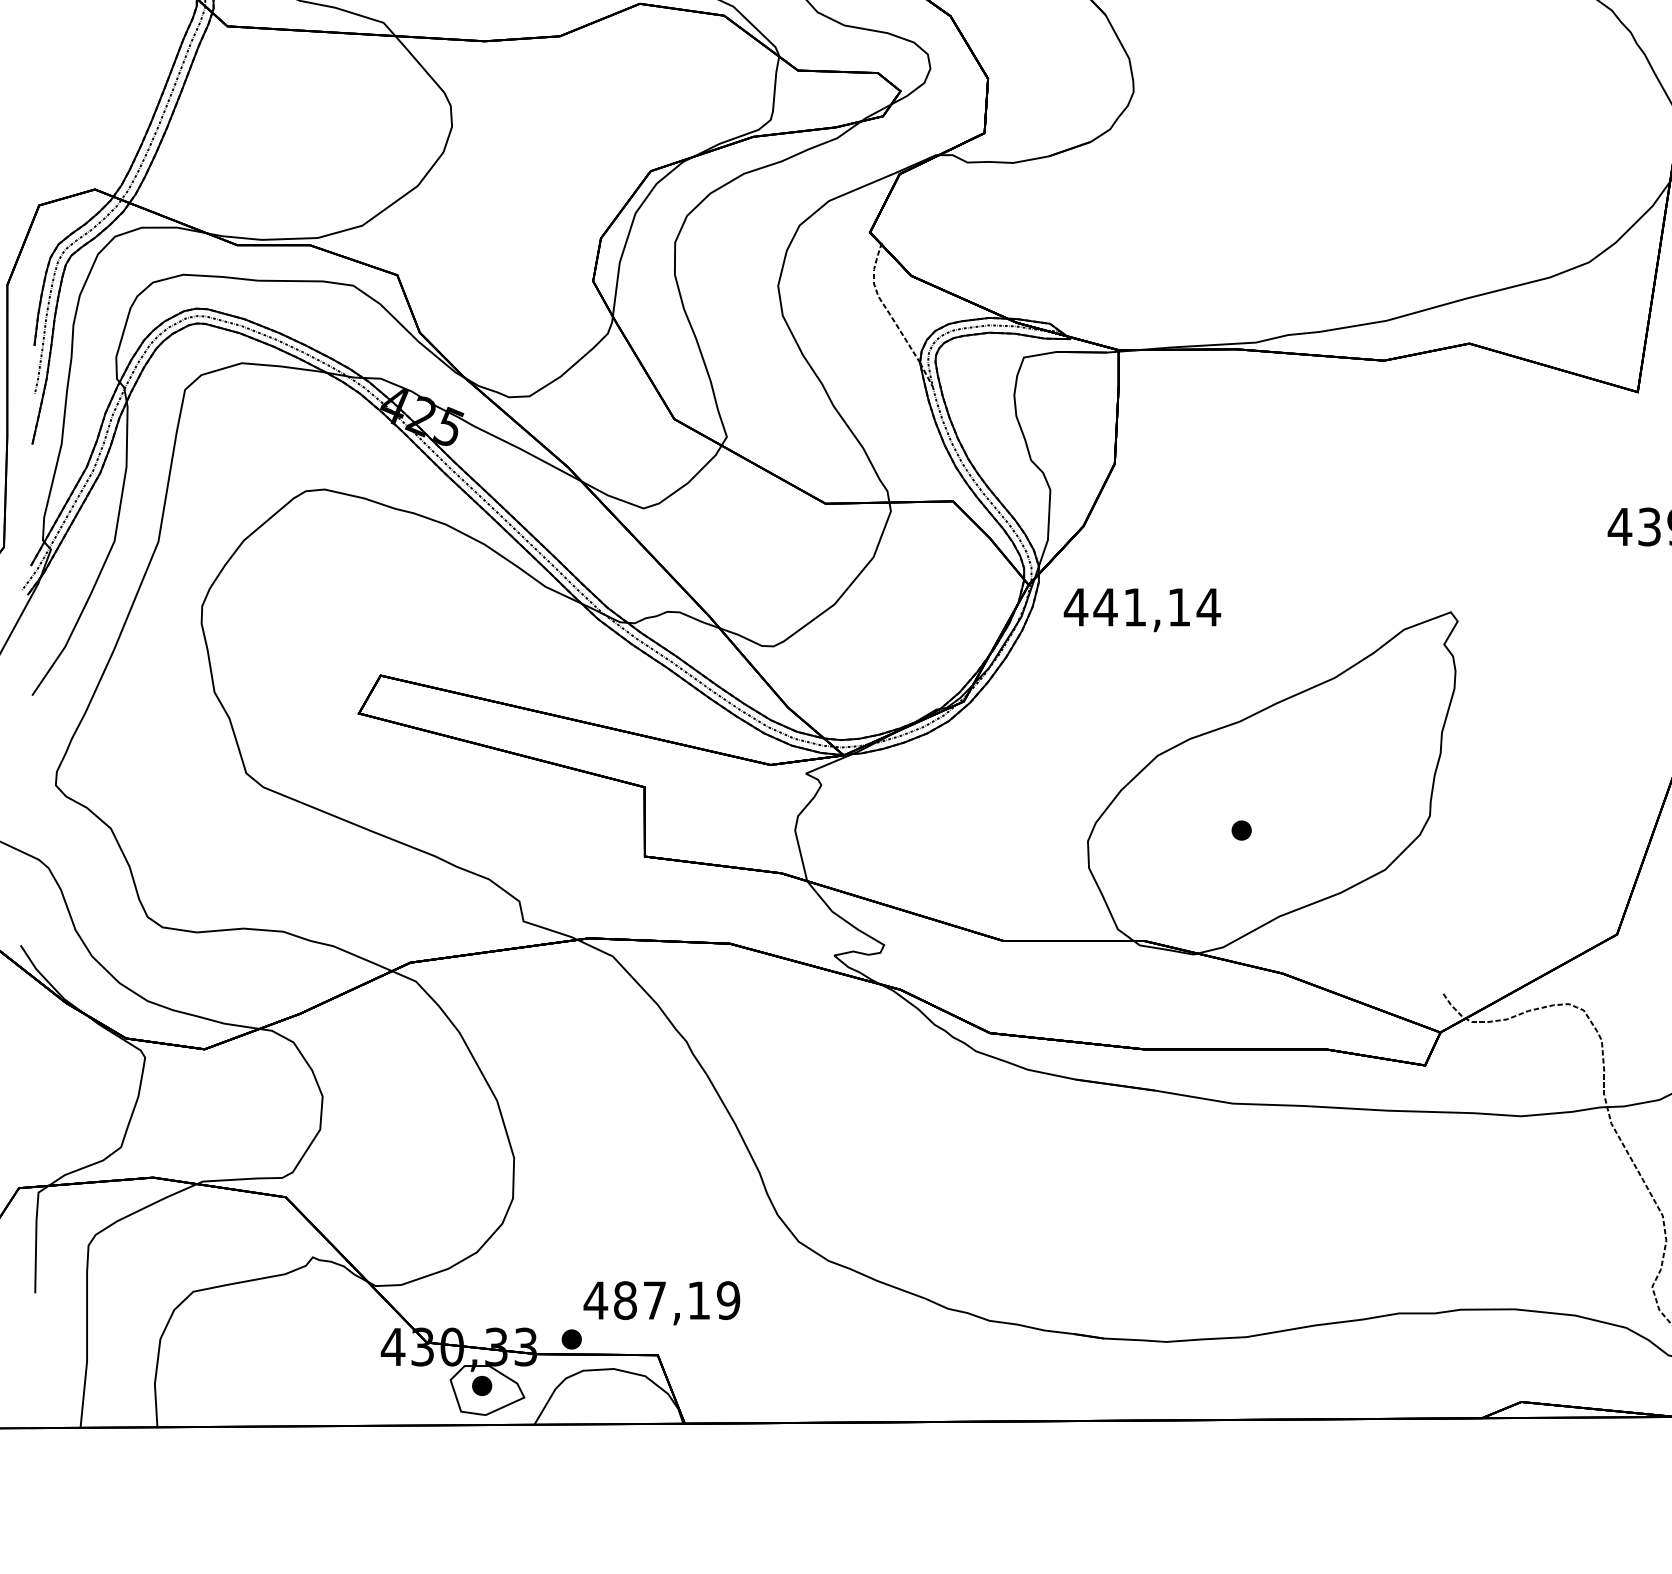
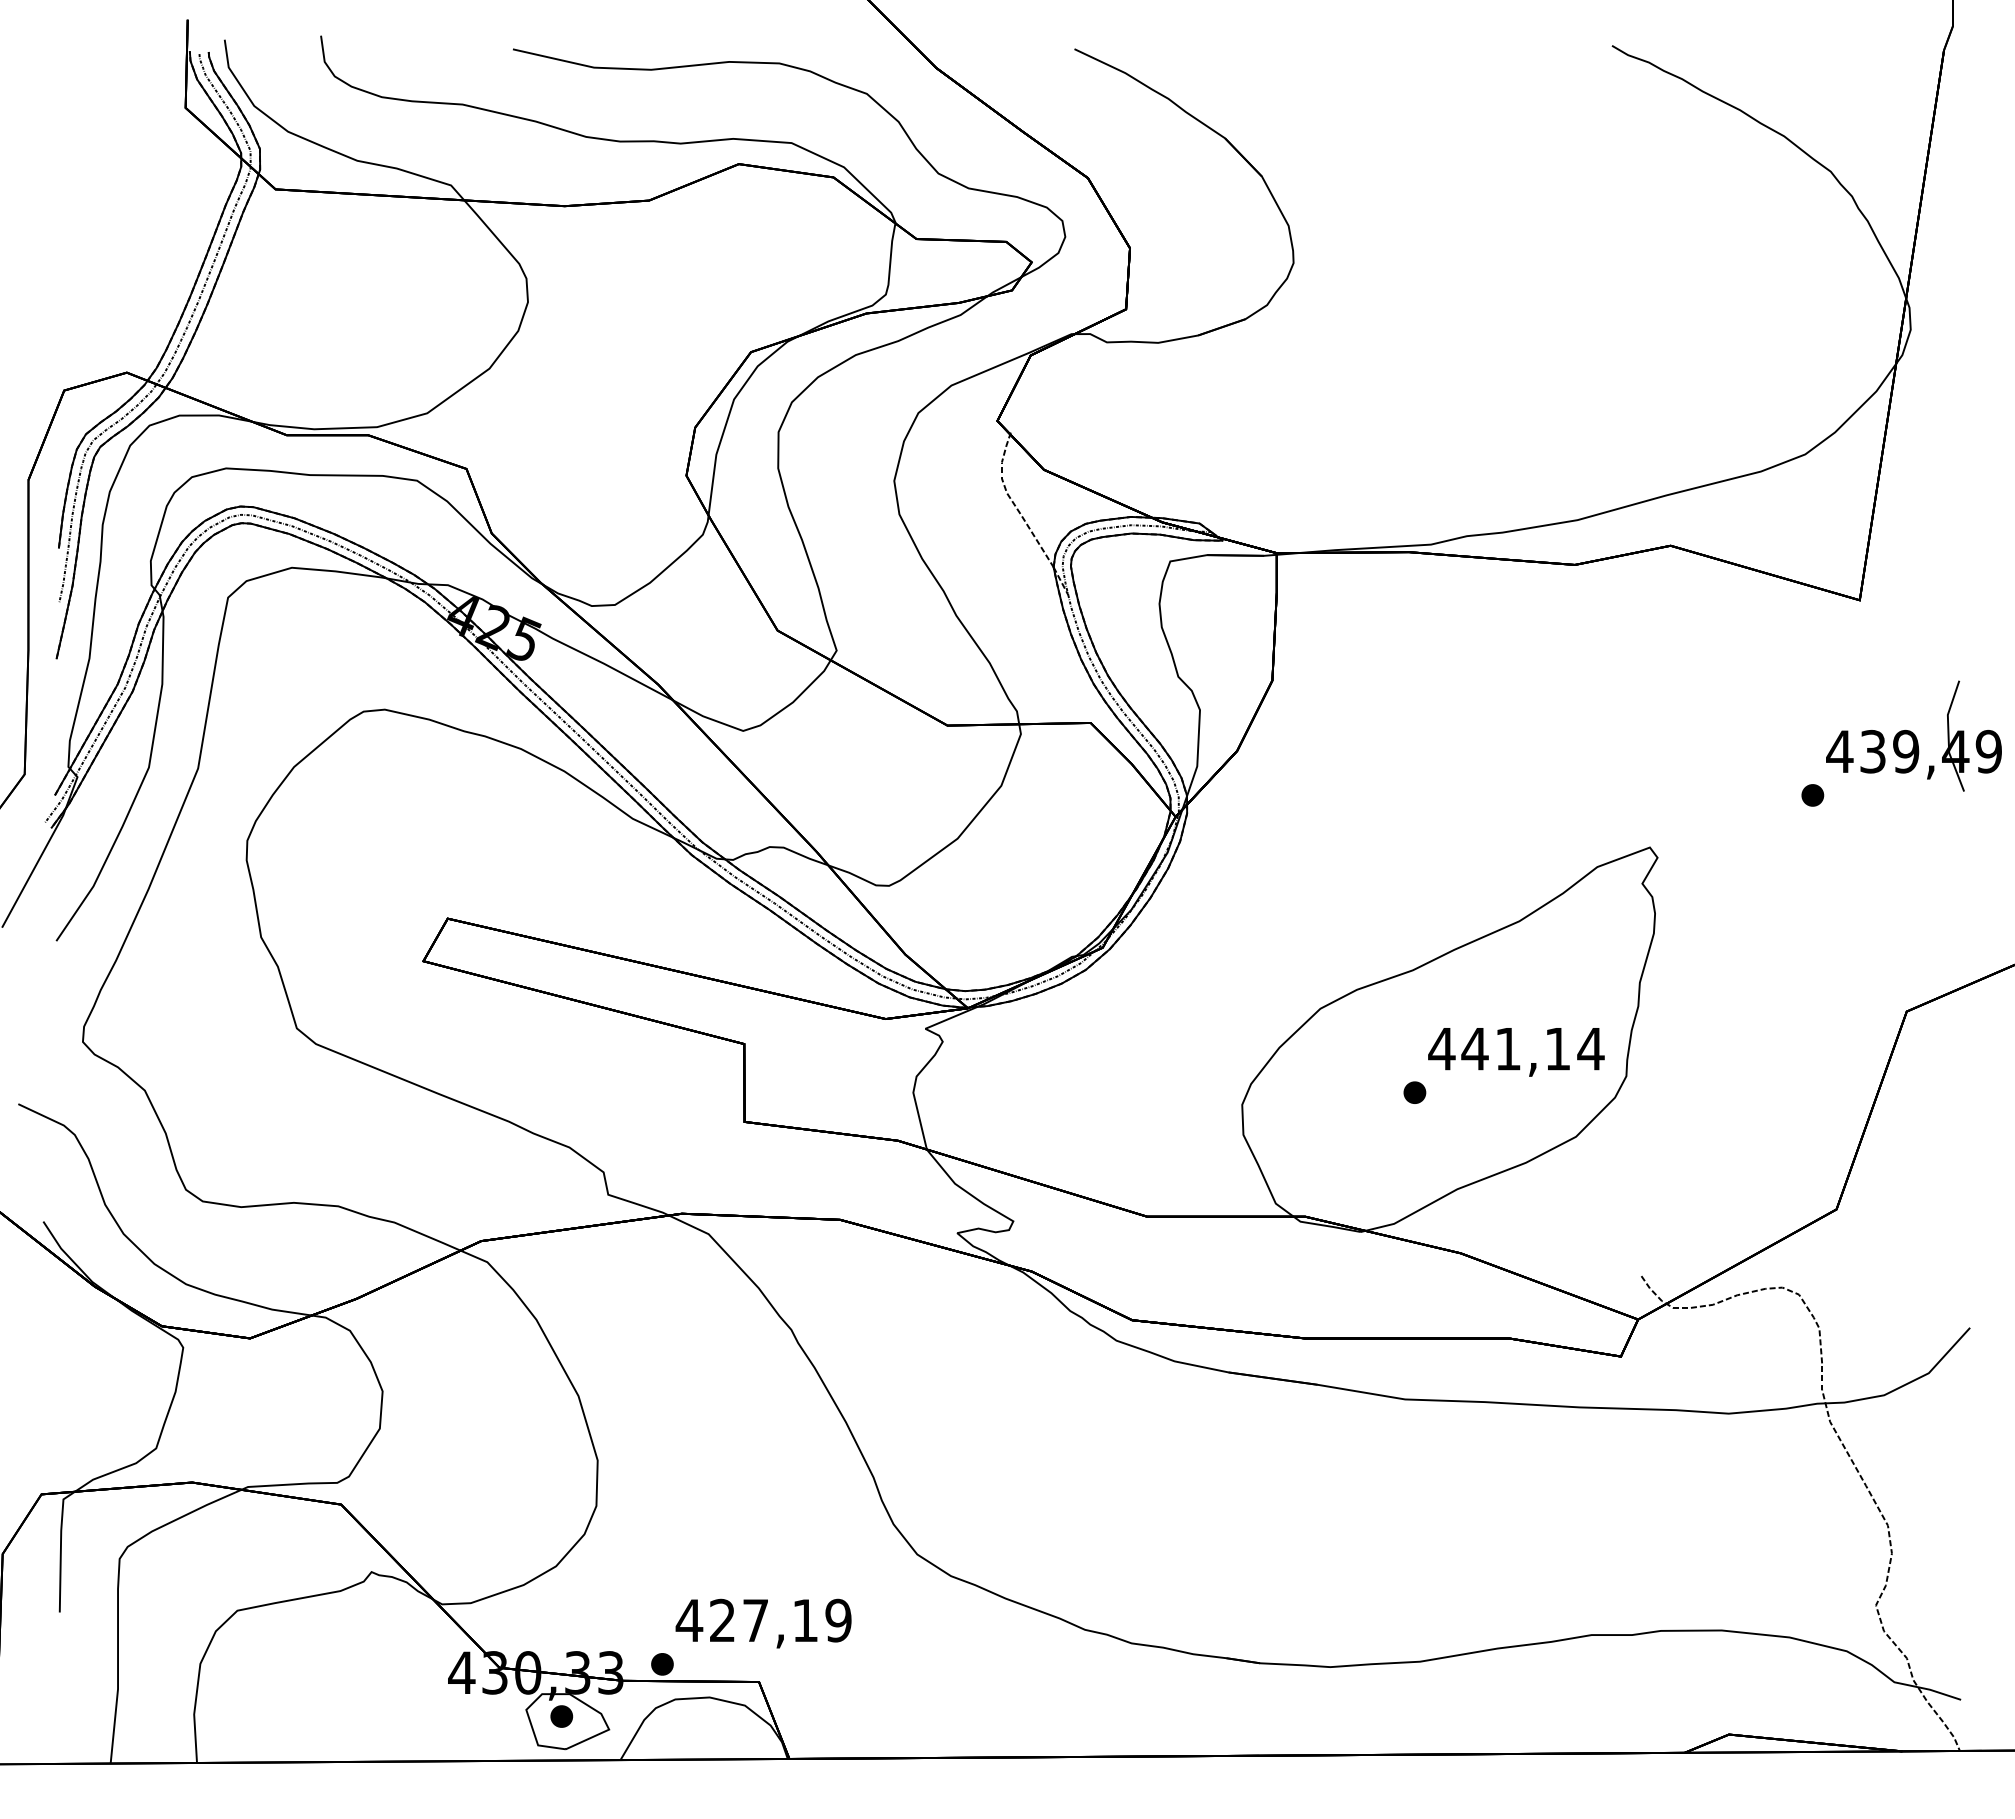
part: (1595, 565) -> (1812, 795), added
text: (1142, 610) -> (1516, 1052), moved
text: (625, 1300) -> (722, 1620), 487,19 -> 427,19

